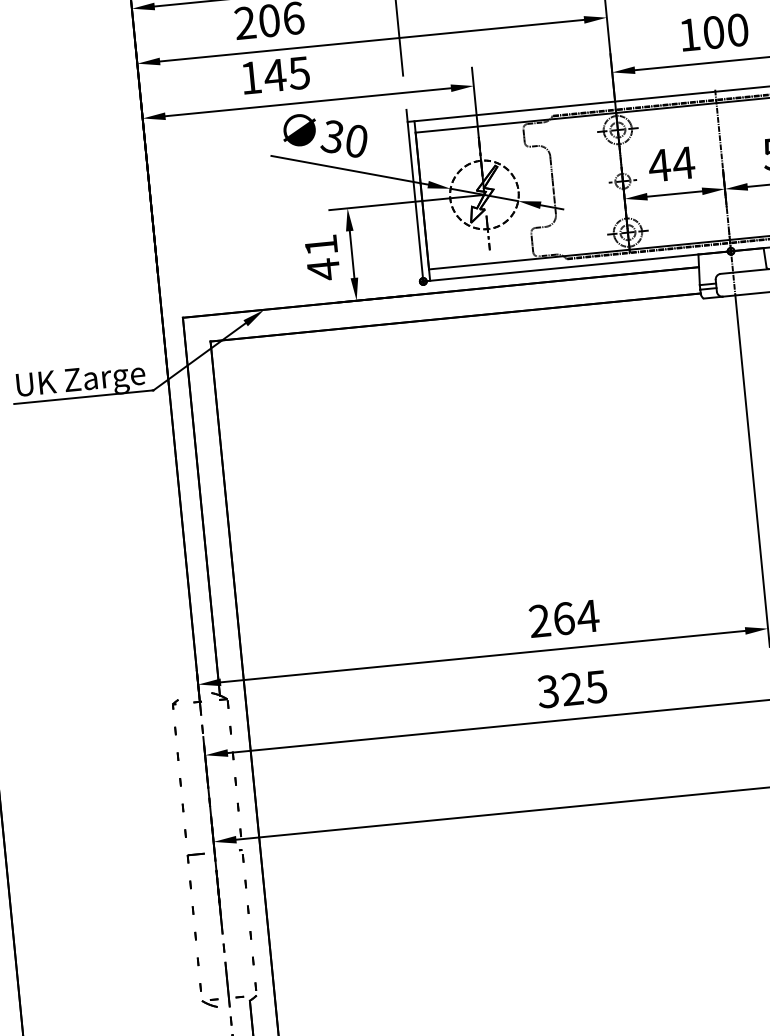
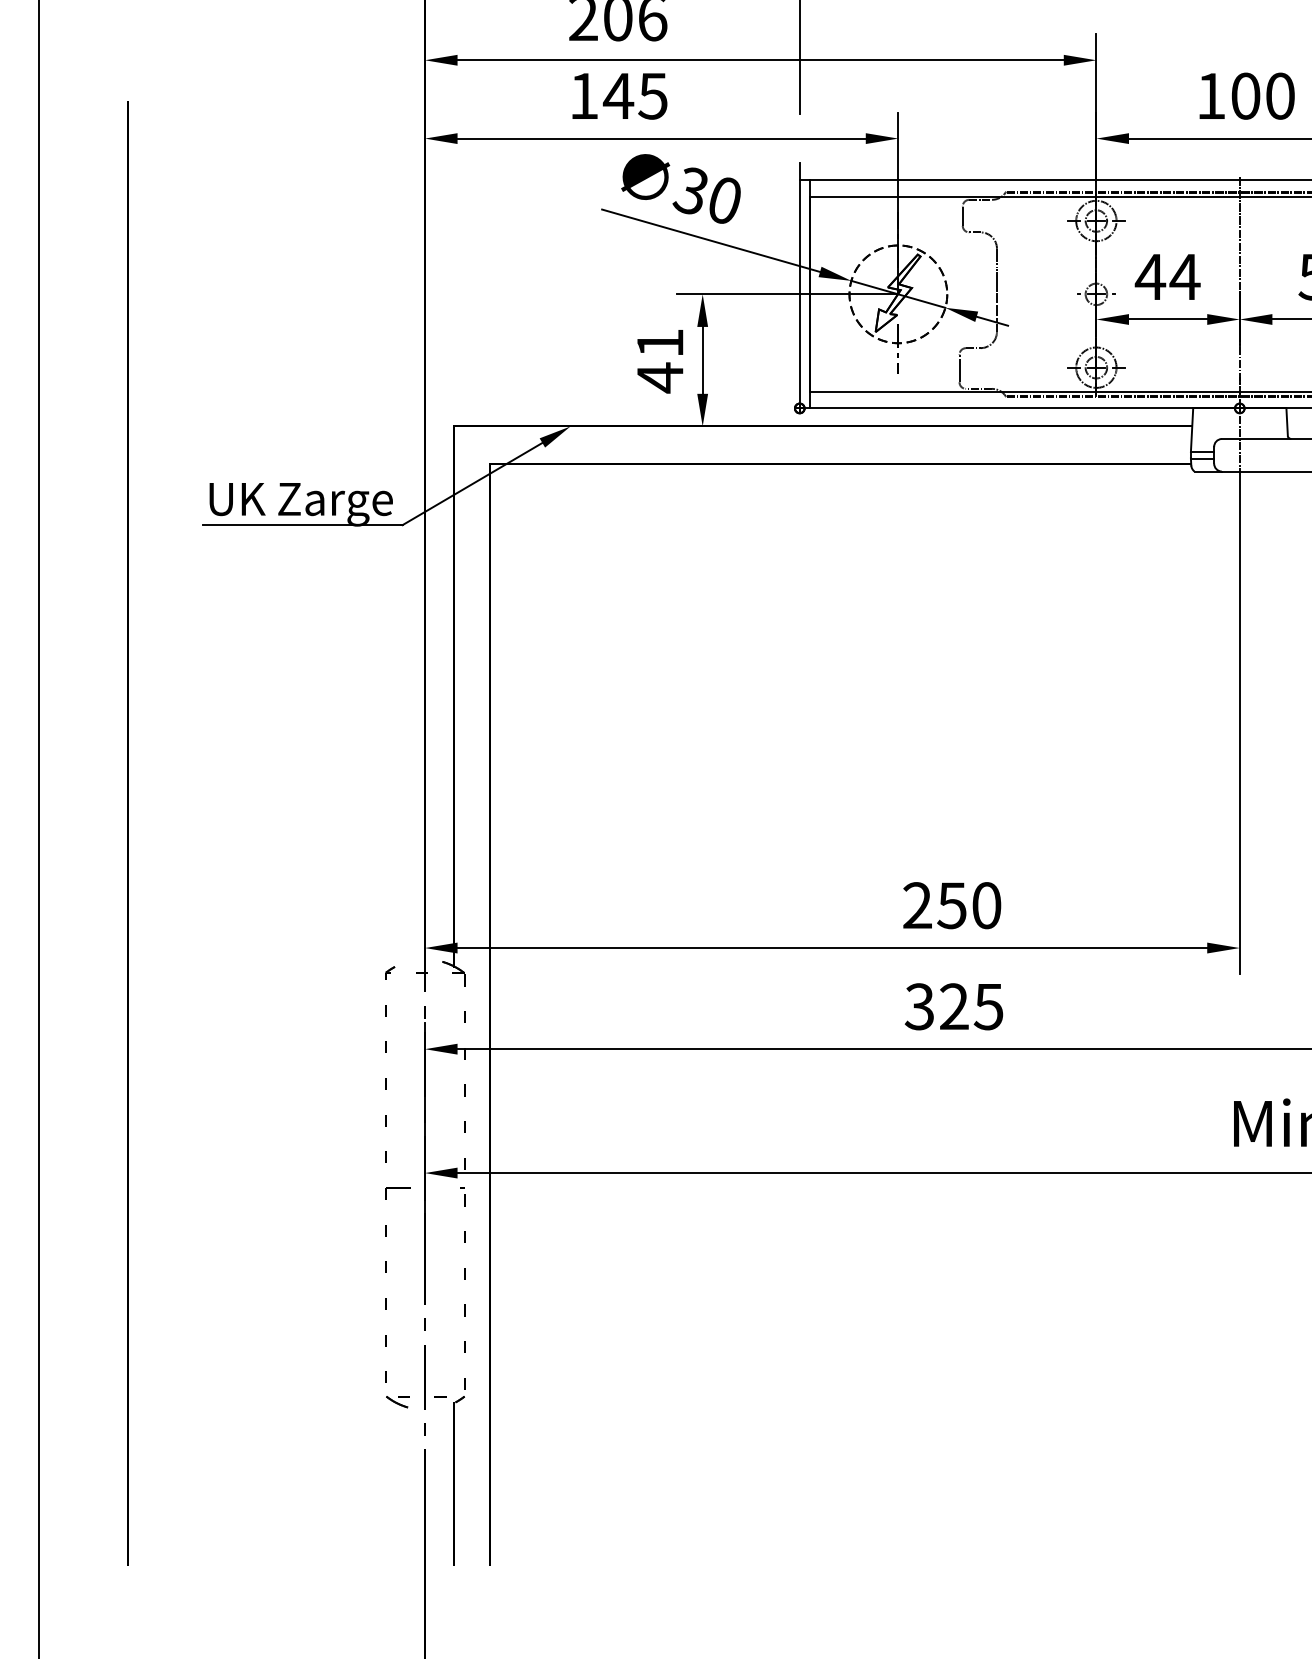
text: (576, 617) -> (969, 905), 264 -> 250

